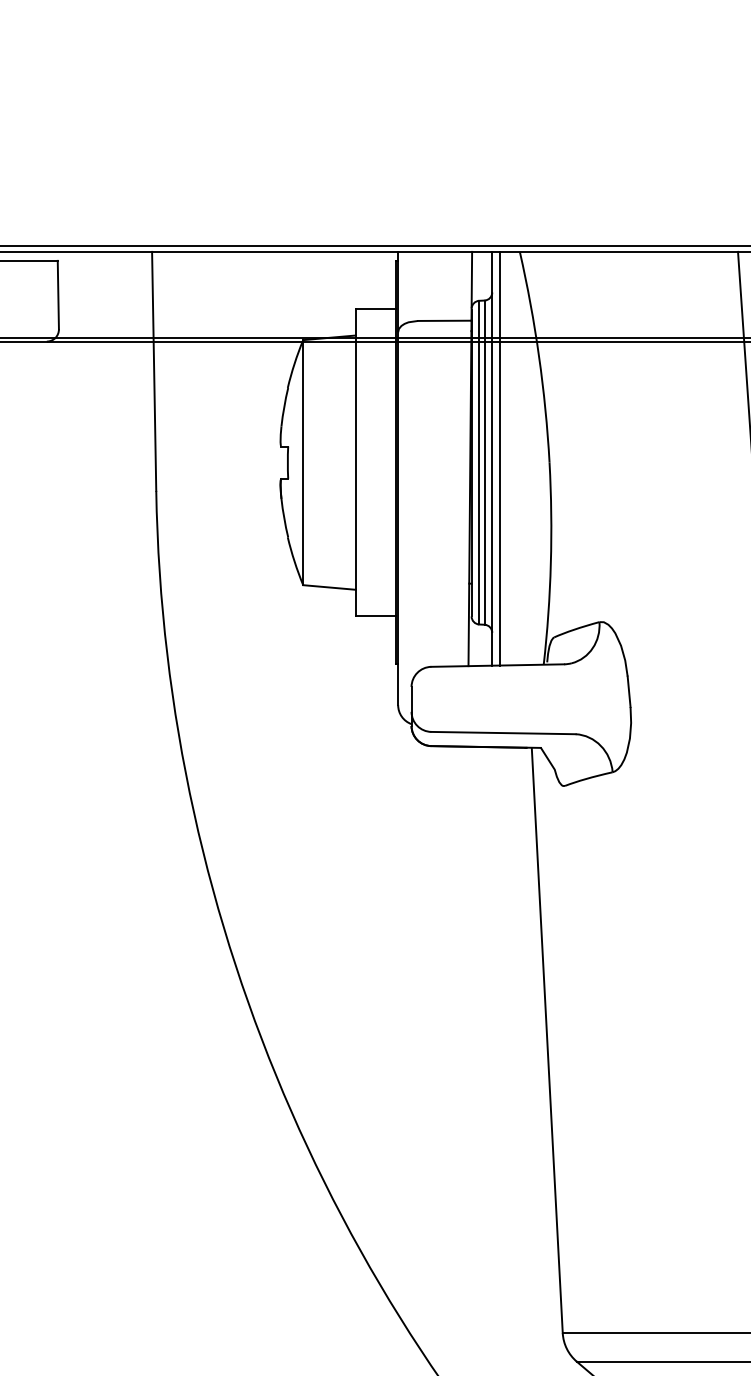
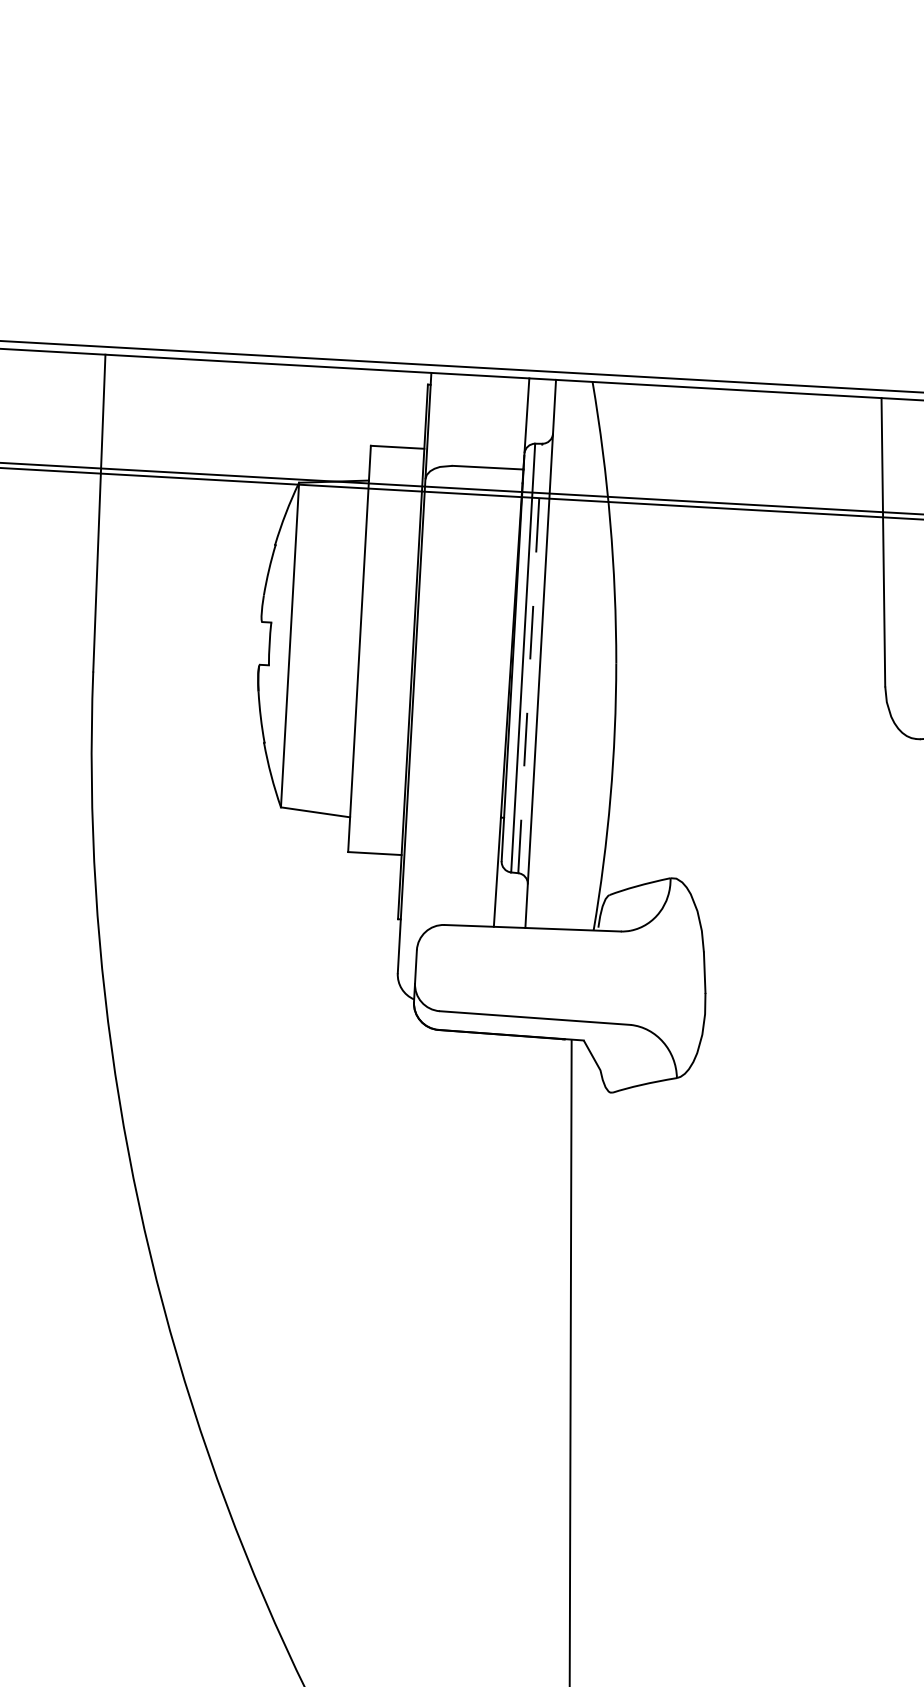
line: (499, 458) -> (550, 654), removed
line: (484, 462) -> (530, 658), solid -> dashed

